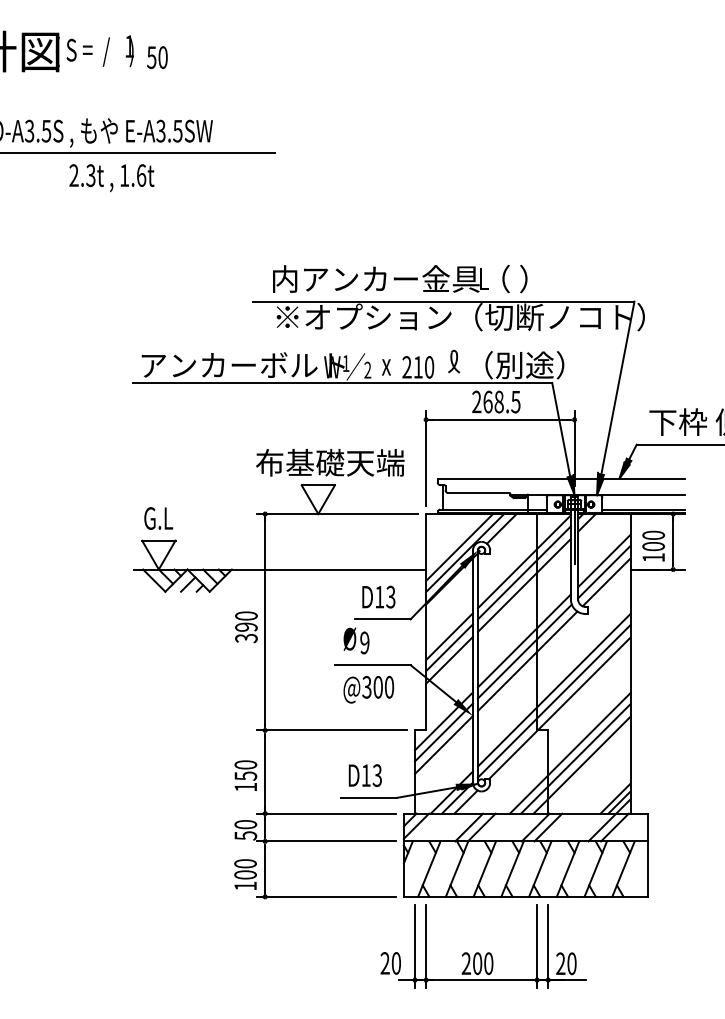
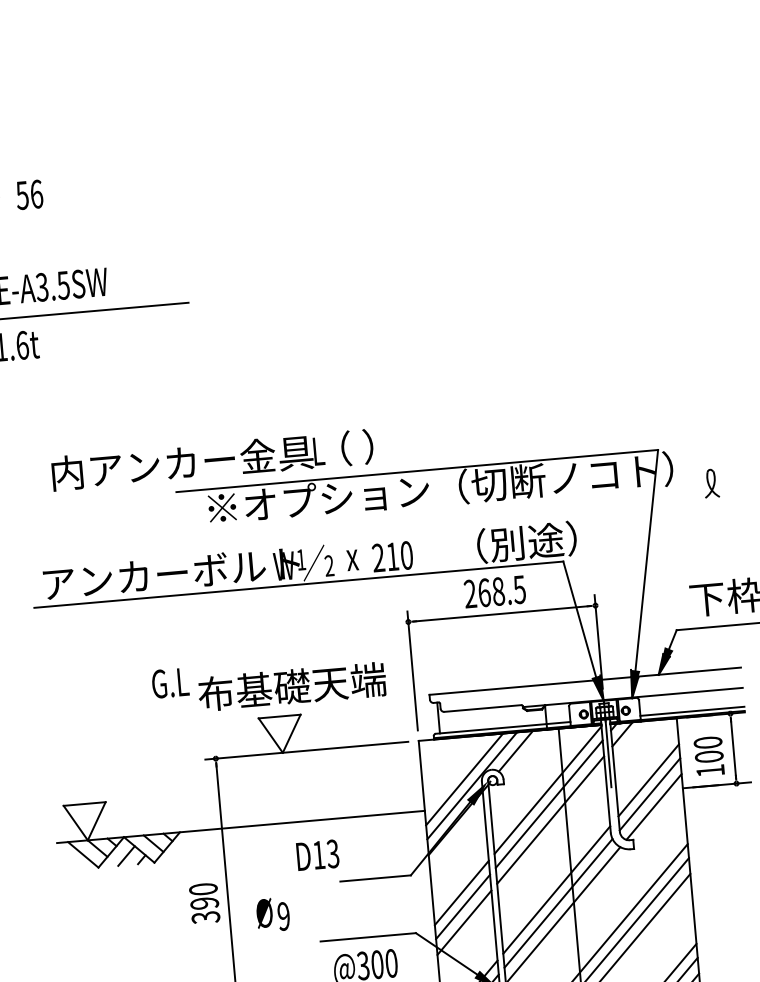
text: (162, 57) -> (35, 194), 50 -> 56
text: (400, 278) -> (212, 459), moved
part: (454, 361) -> (711, 483), moved
text: (158, 518) -> (170, 683), moved
text: (378, 596) -> (317, 854), moved
text: (356, 640) -> (273, 914), moved

